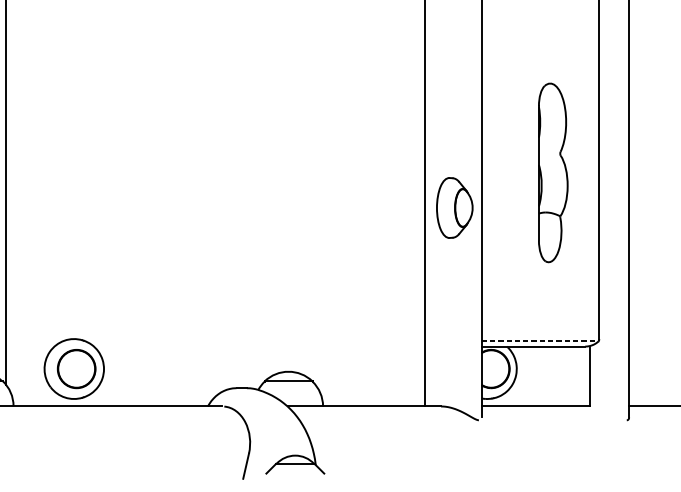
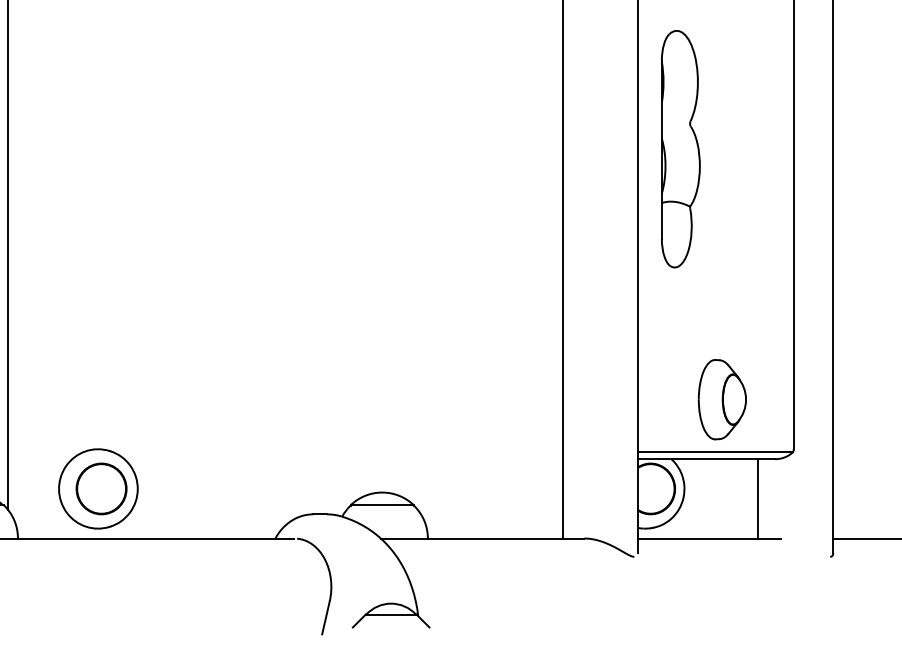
part: (553, 173) -> (680, 149), moved
part: (454, 207) -> (721, 399), moved
line: (540, 341) -> (715, 452), dashed -> solid
line: (590, 376) -> (757, 498), moved

